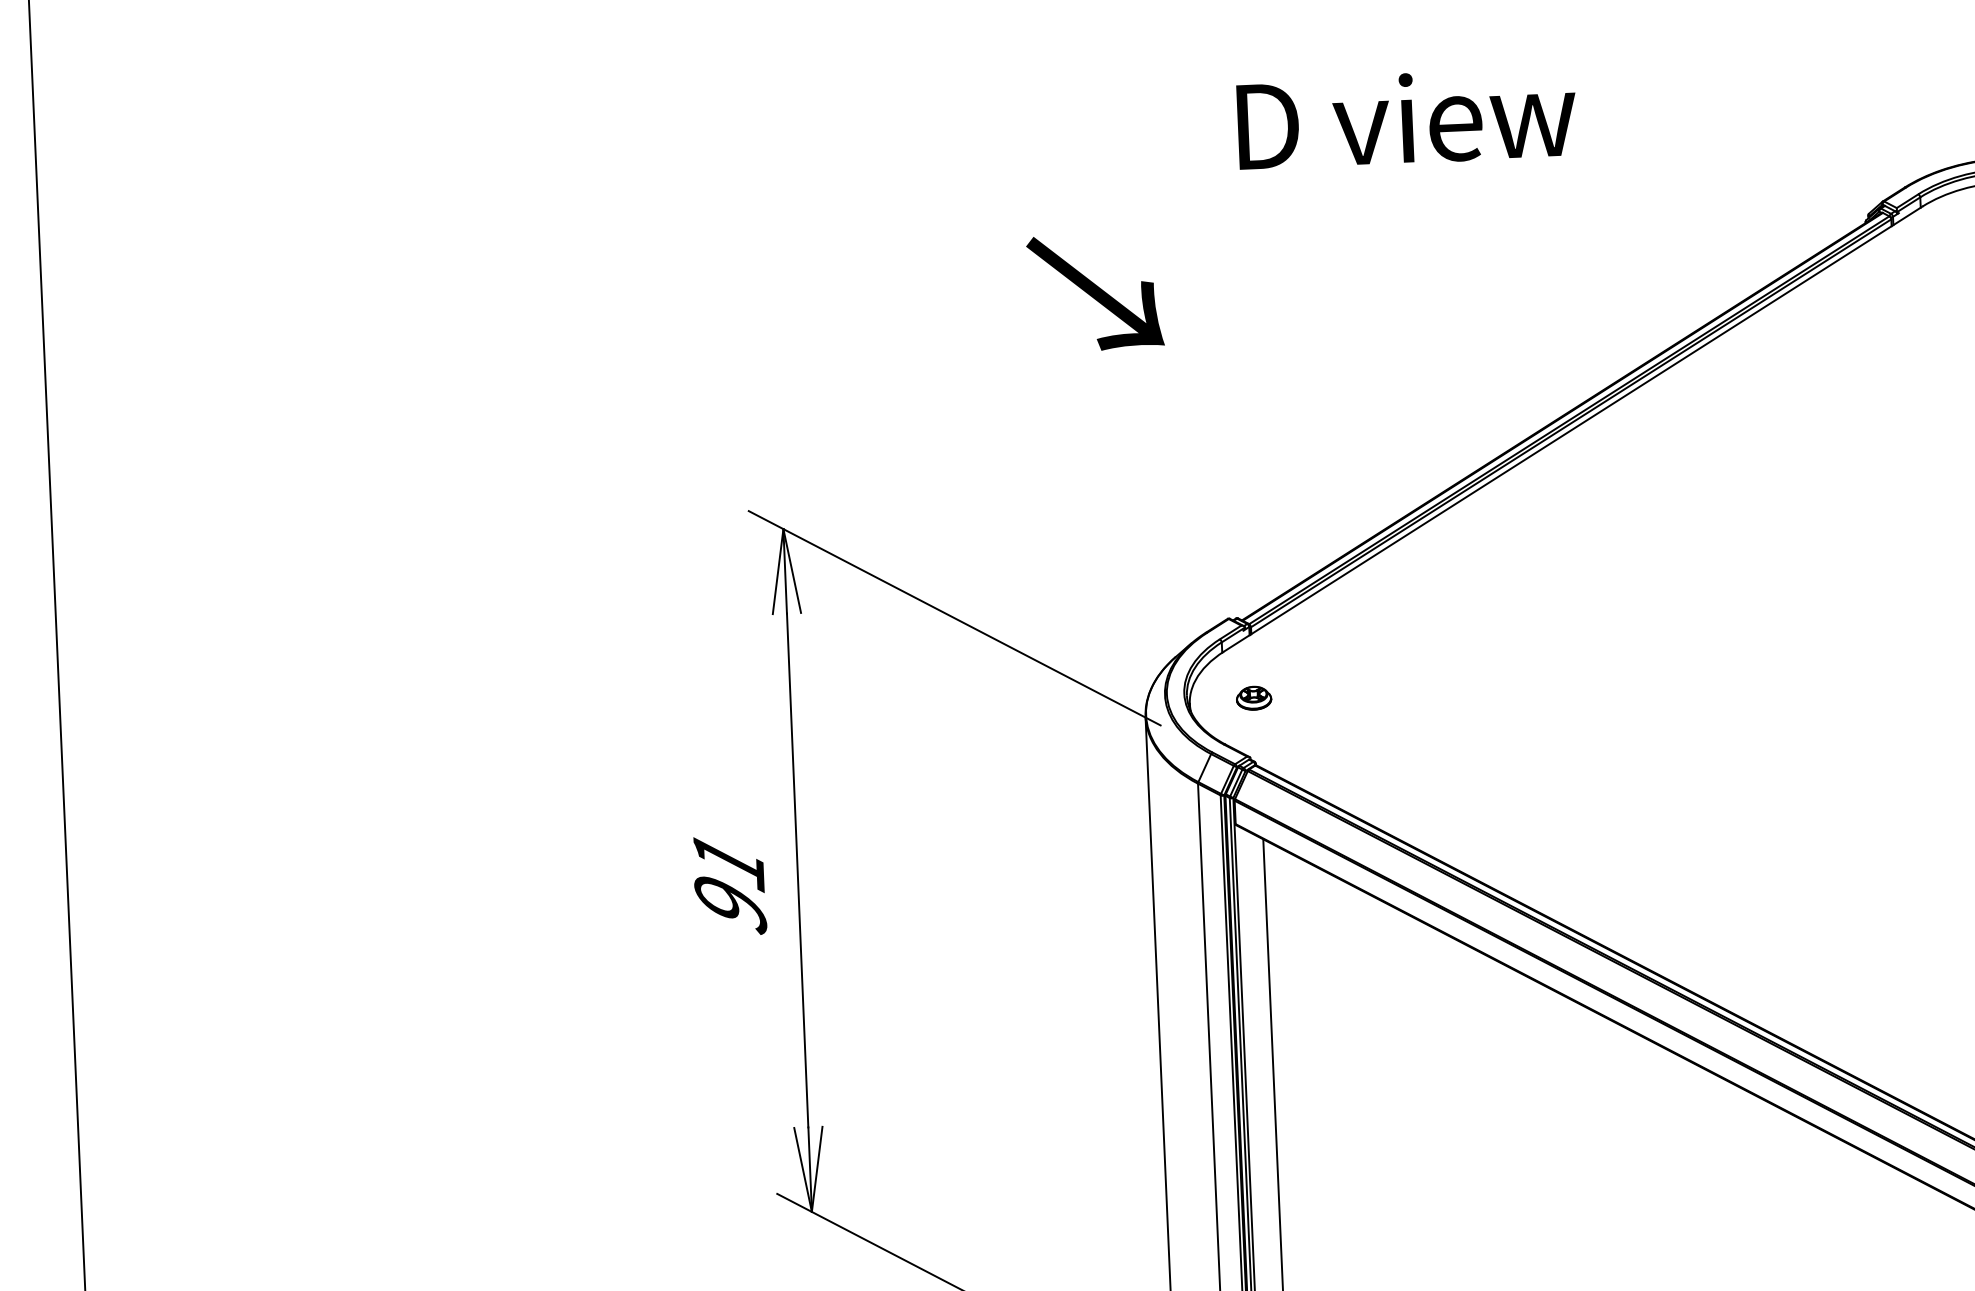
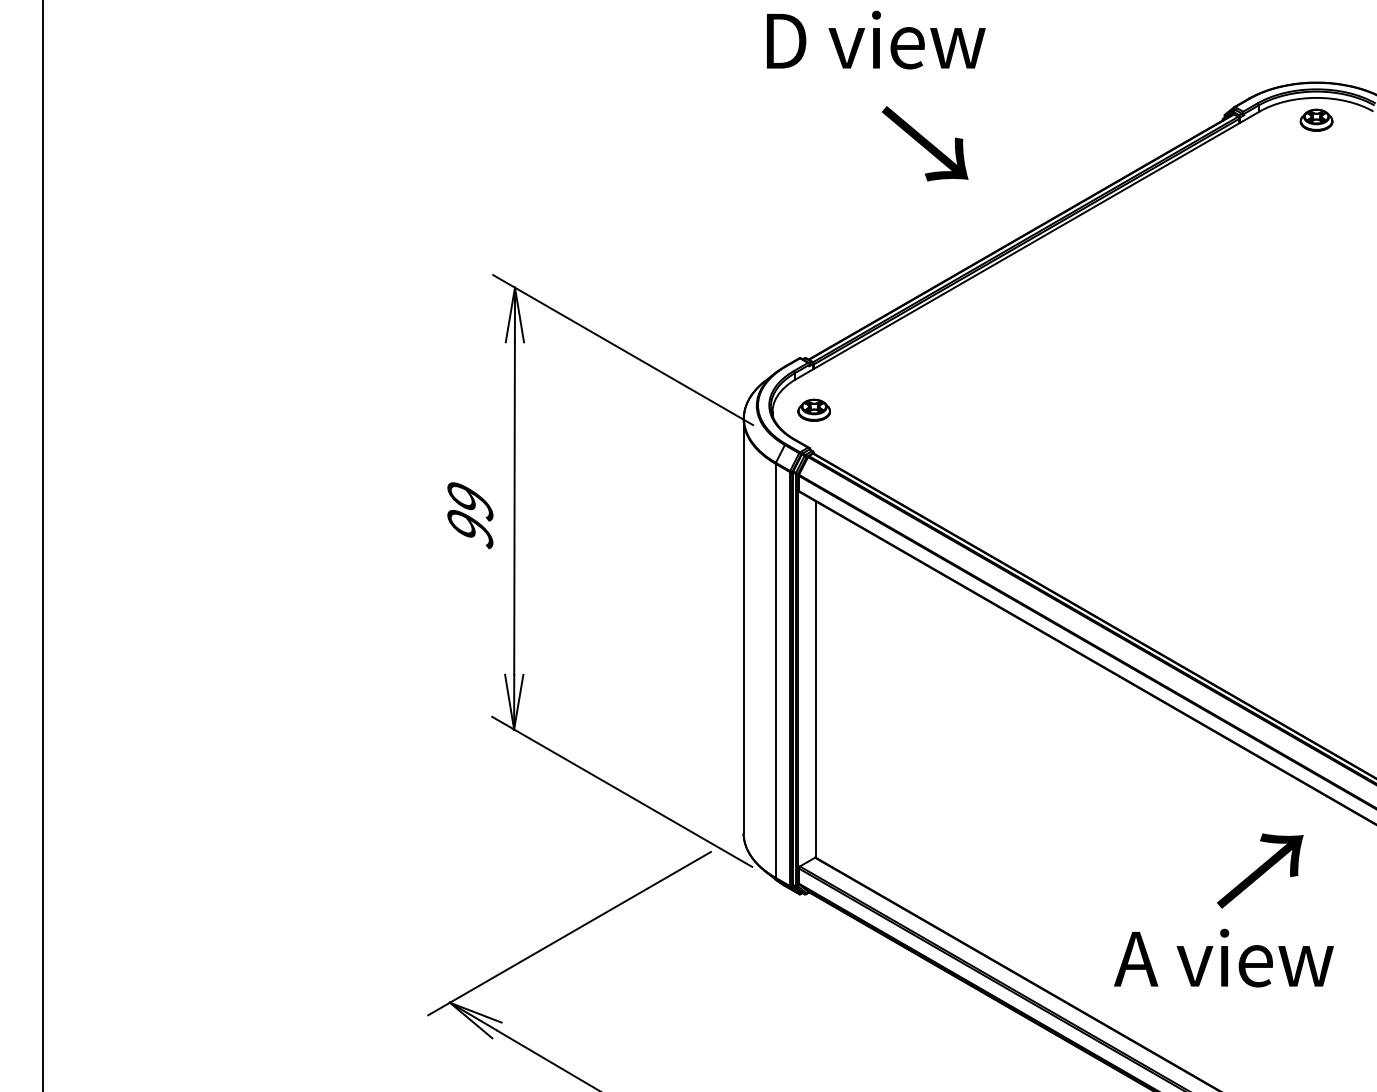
text: (1407, 117) -> (876, 39), moved
text: (1095, 292) -> (925, 143), moved
part: (1252, 697) -> (813, 409), size x1.43
text: (729, 864) -> (470, 502), 91 -> 99

